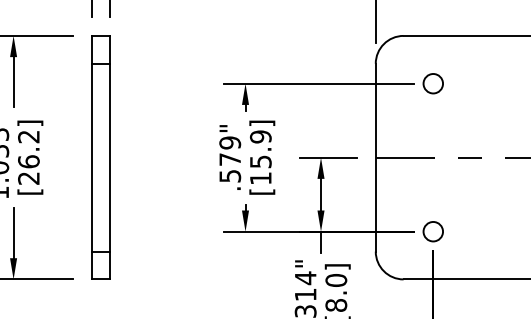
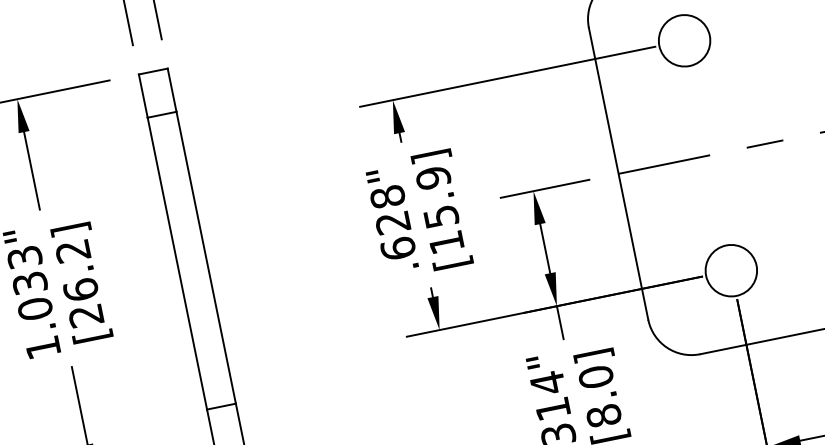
circle: (433, 83) -> (684, 40), size x1.67
text: (230, 159) -> (393, 222), .579" -> .628"
circle: (433, 231) -> (731, 270), size x1.67

